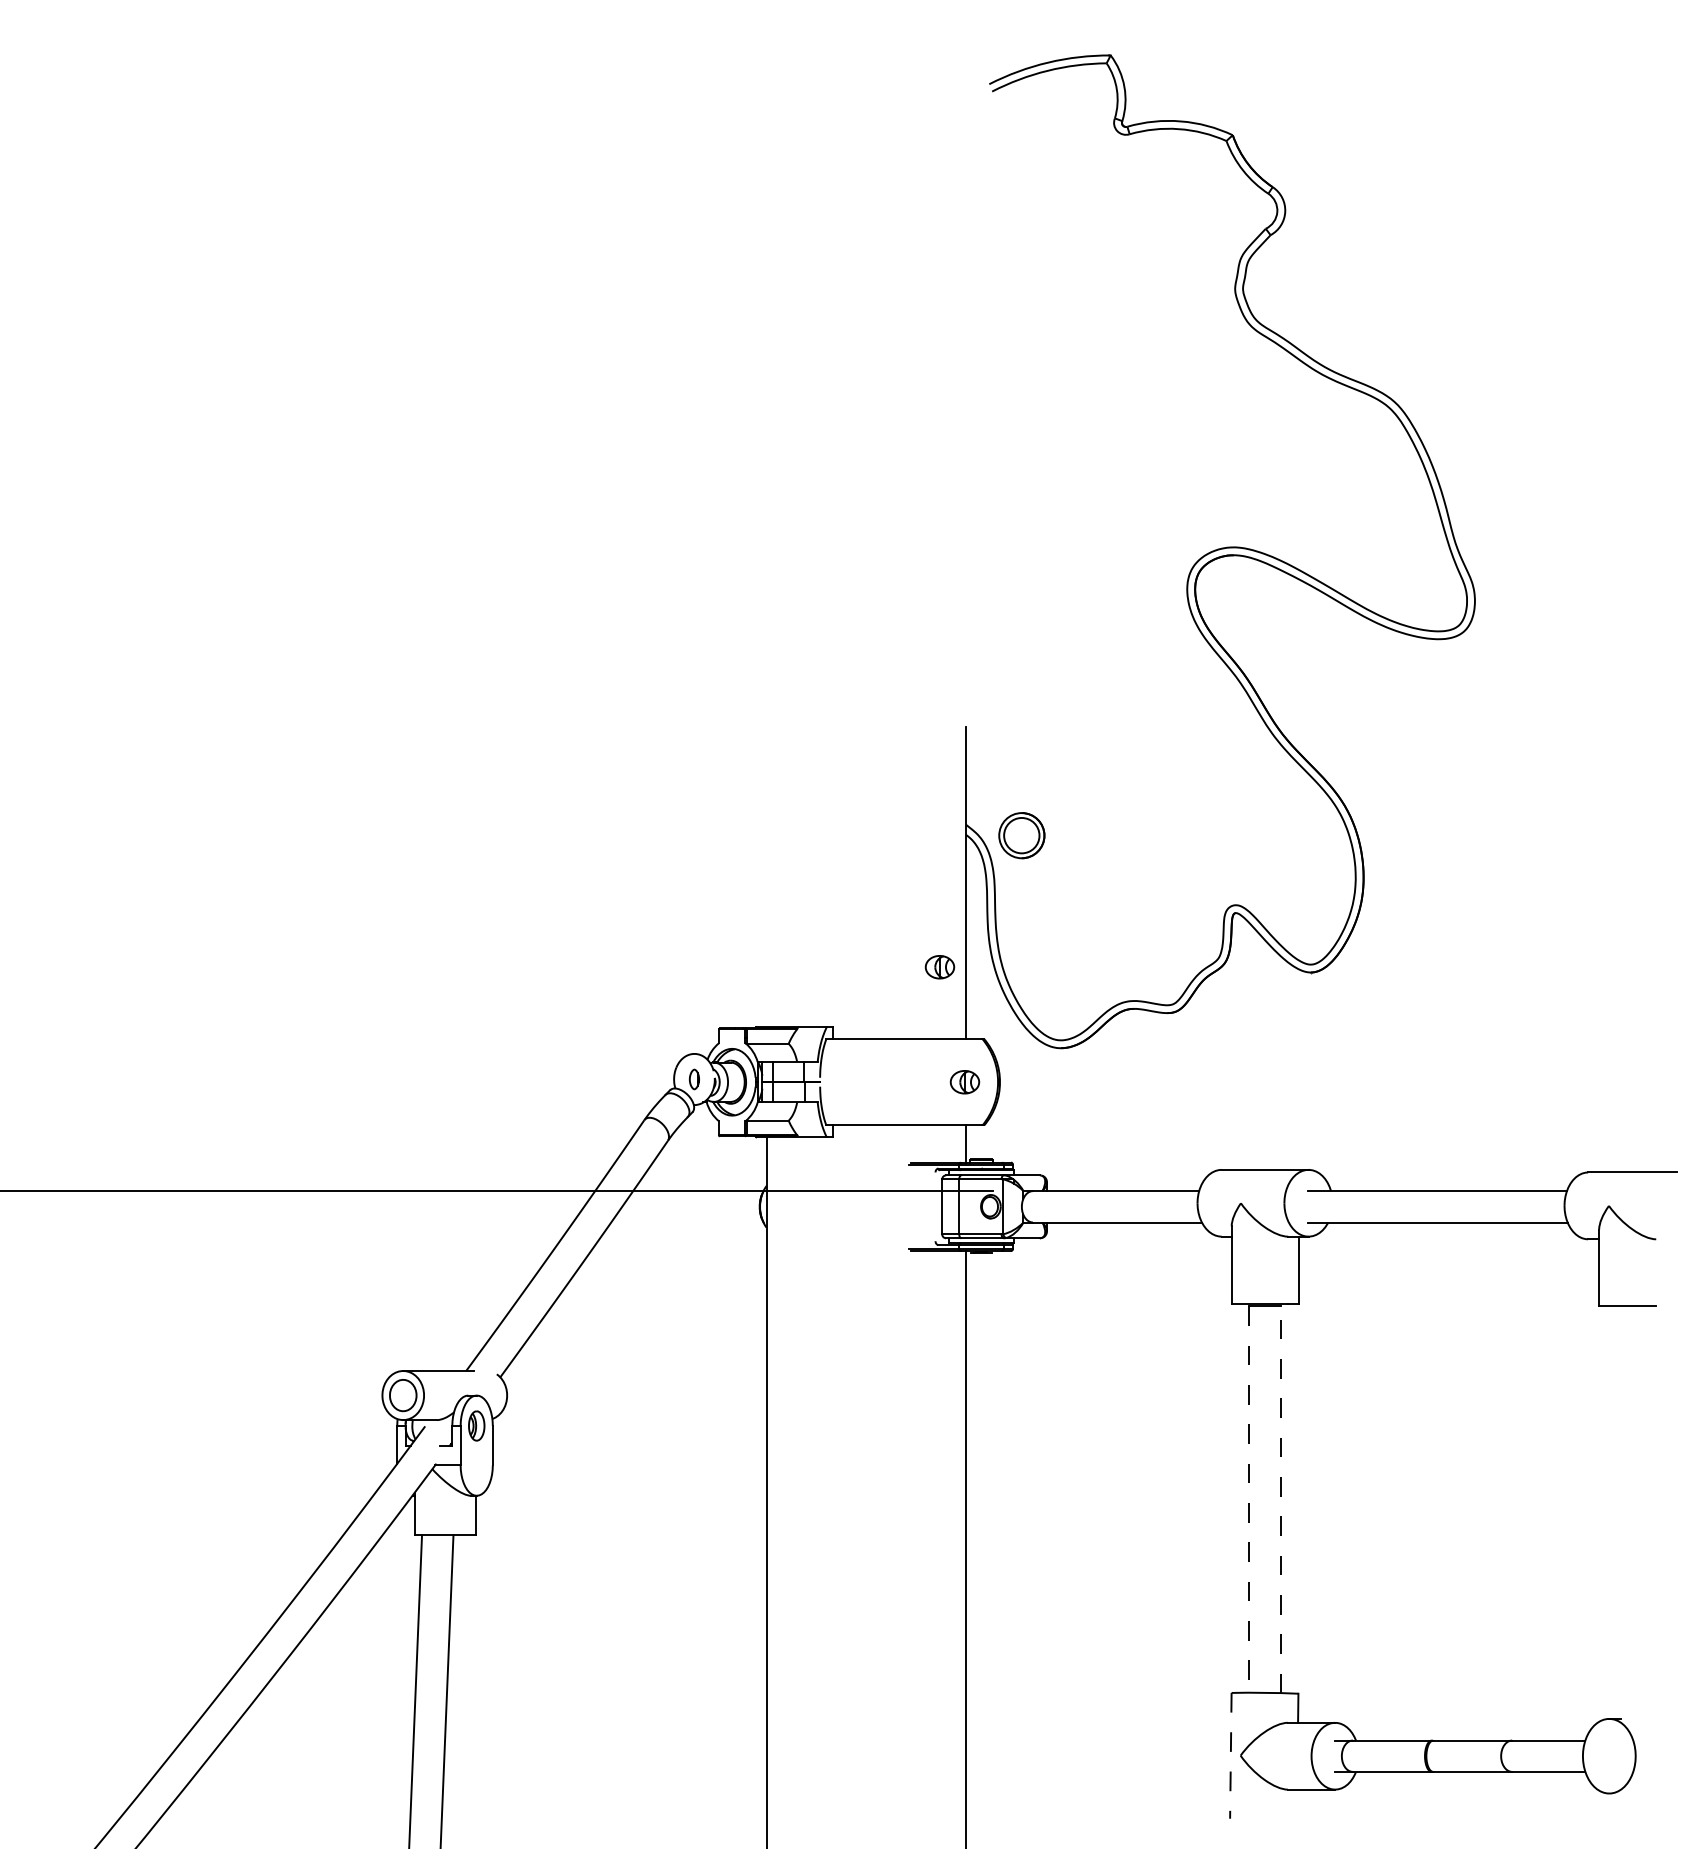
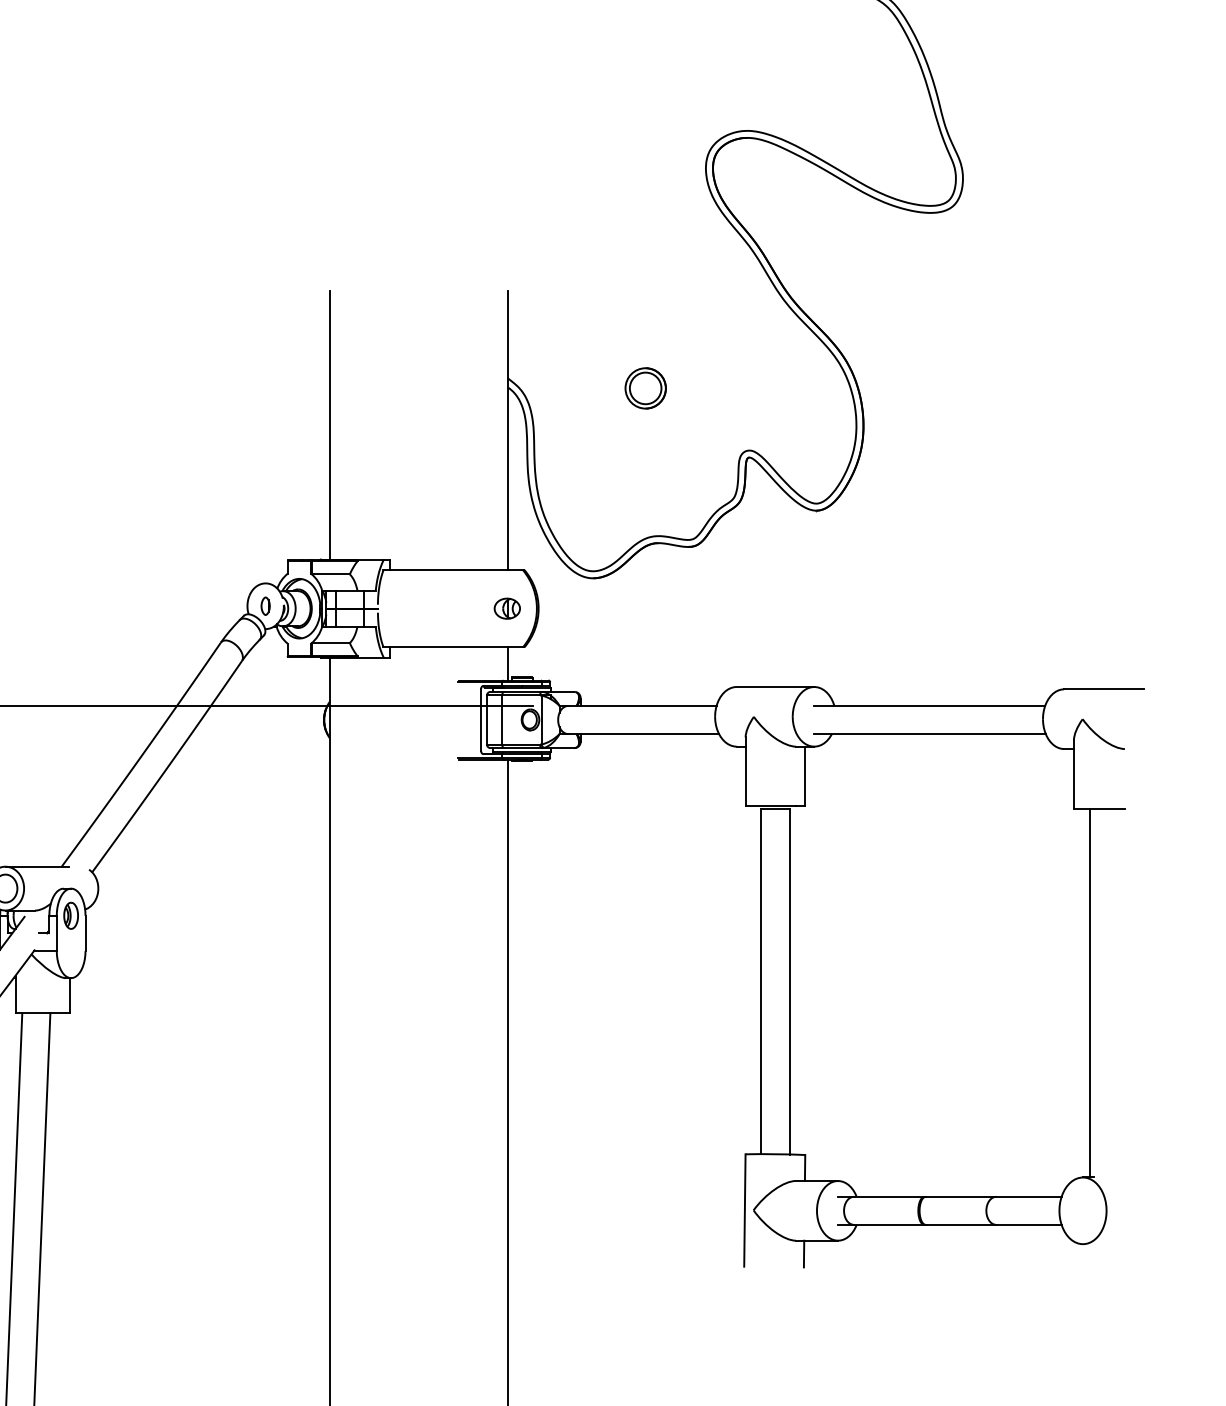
part: (1021, 835) -> (645, 388), moved
line: (766, 876) -> (330, 424), added
part: (939, 967) -> (484, 506), removed
line: (935, 1206) -> (481, 719), added
line: (1280, 1499) -> (789, 981), dashed -> solid
line: (1249, 1500) -> (761, 982), dashed -> solid
line: (1616, 1512) -> (1089, 993), added
line: (1230, 1755) -> (744, 1210), dashed -> solid
line: (1296, 1804) -> (803, 1253), added

